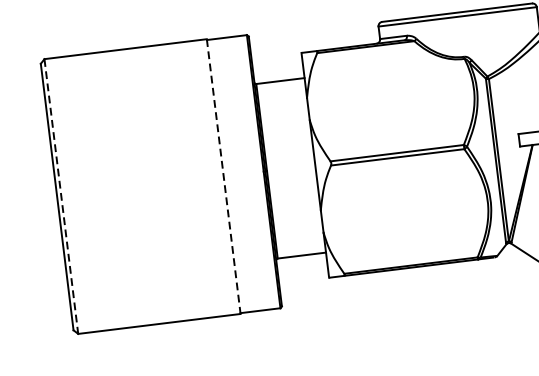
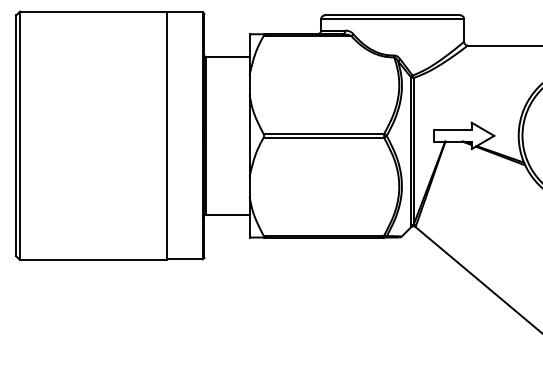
line: (223, 177) -> (166, 136), dashed -> solid
line: (61, 197) -> (20, 136), dashed -> solid

